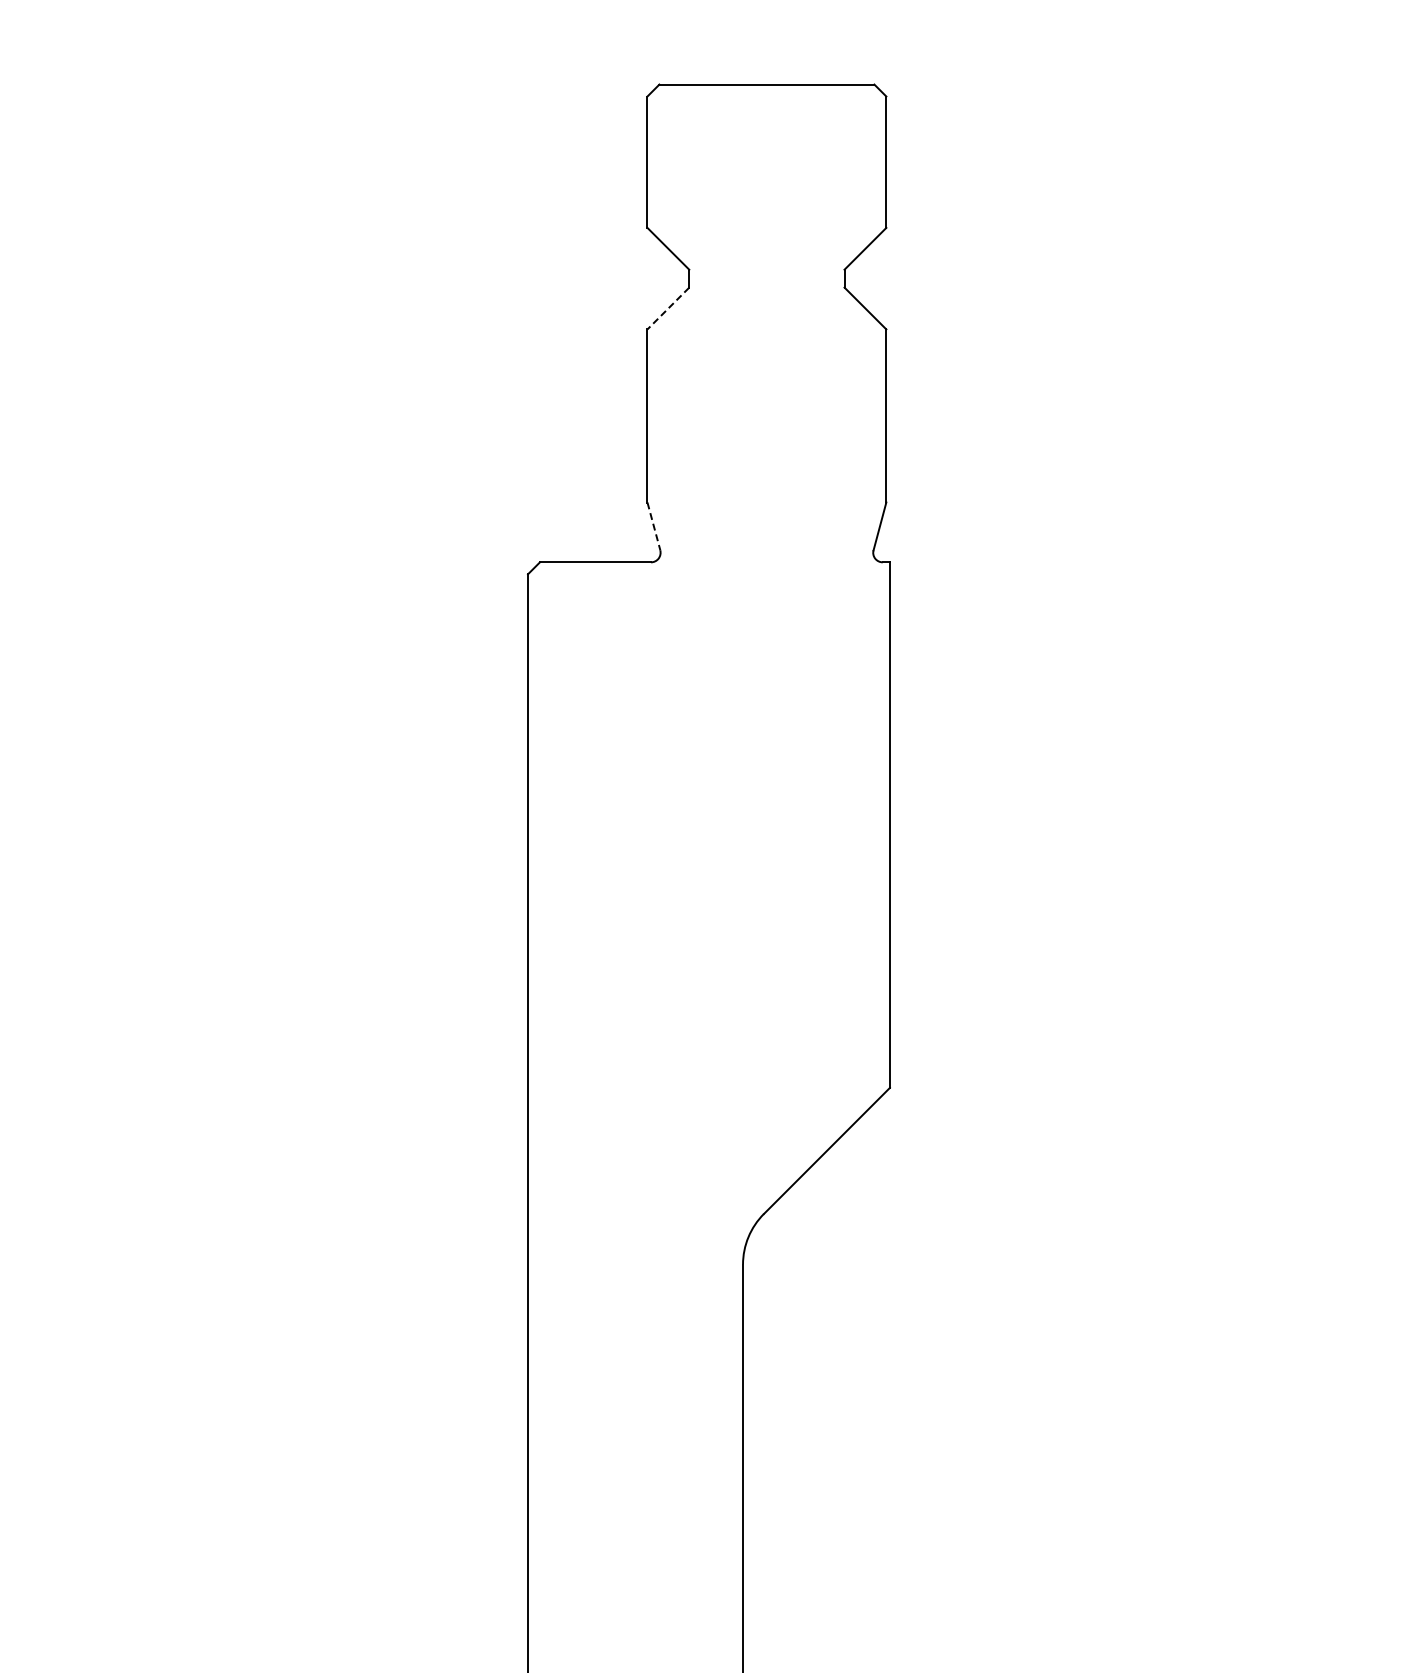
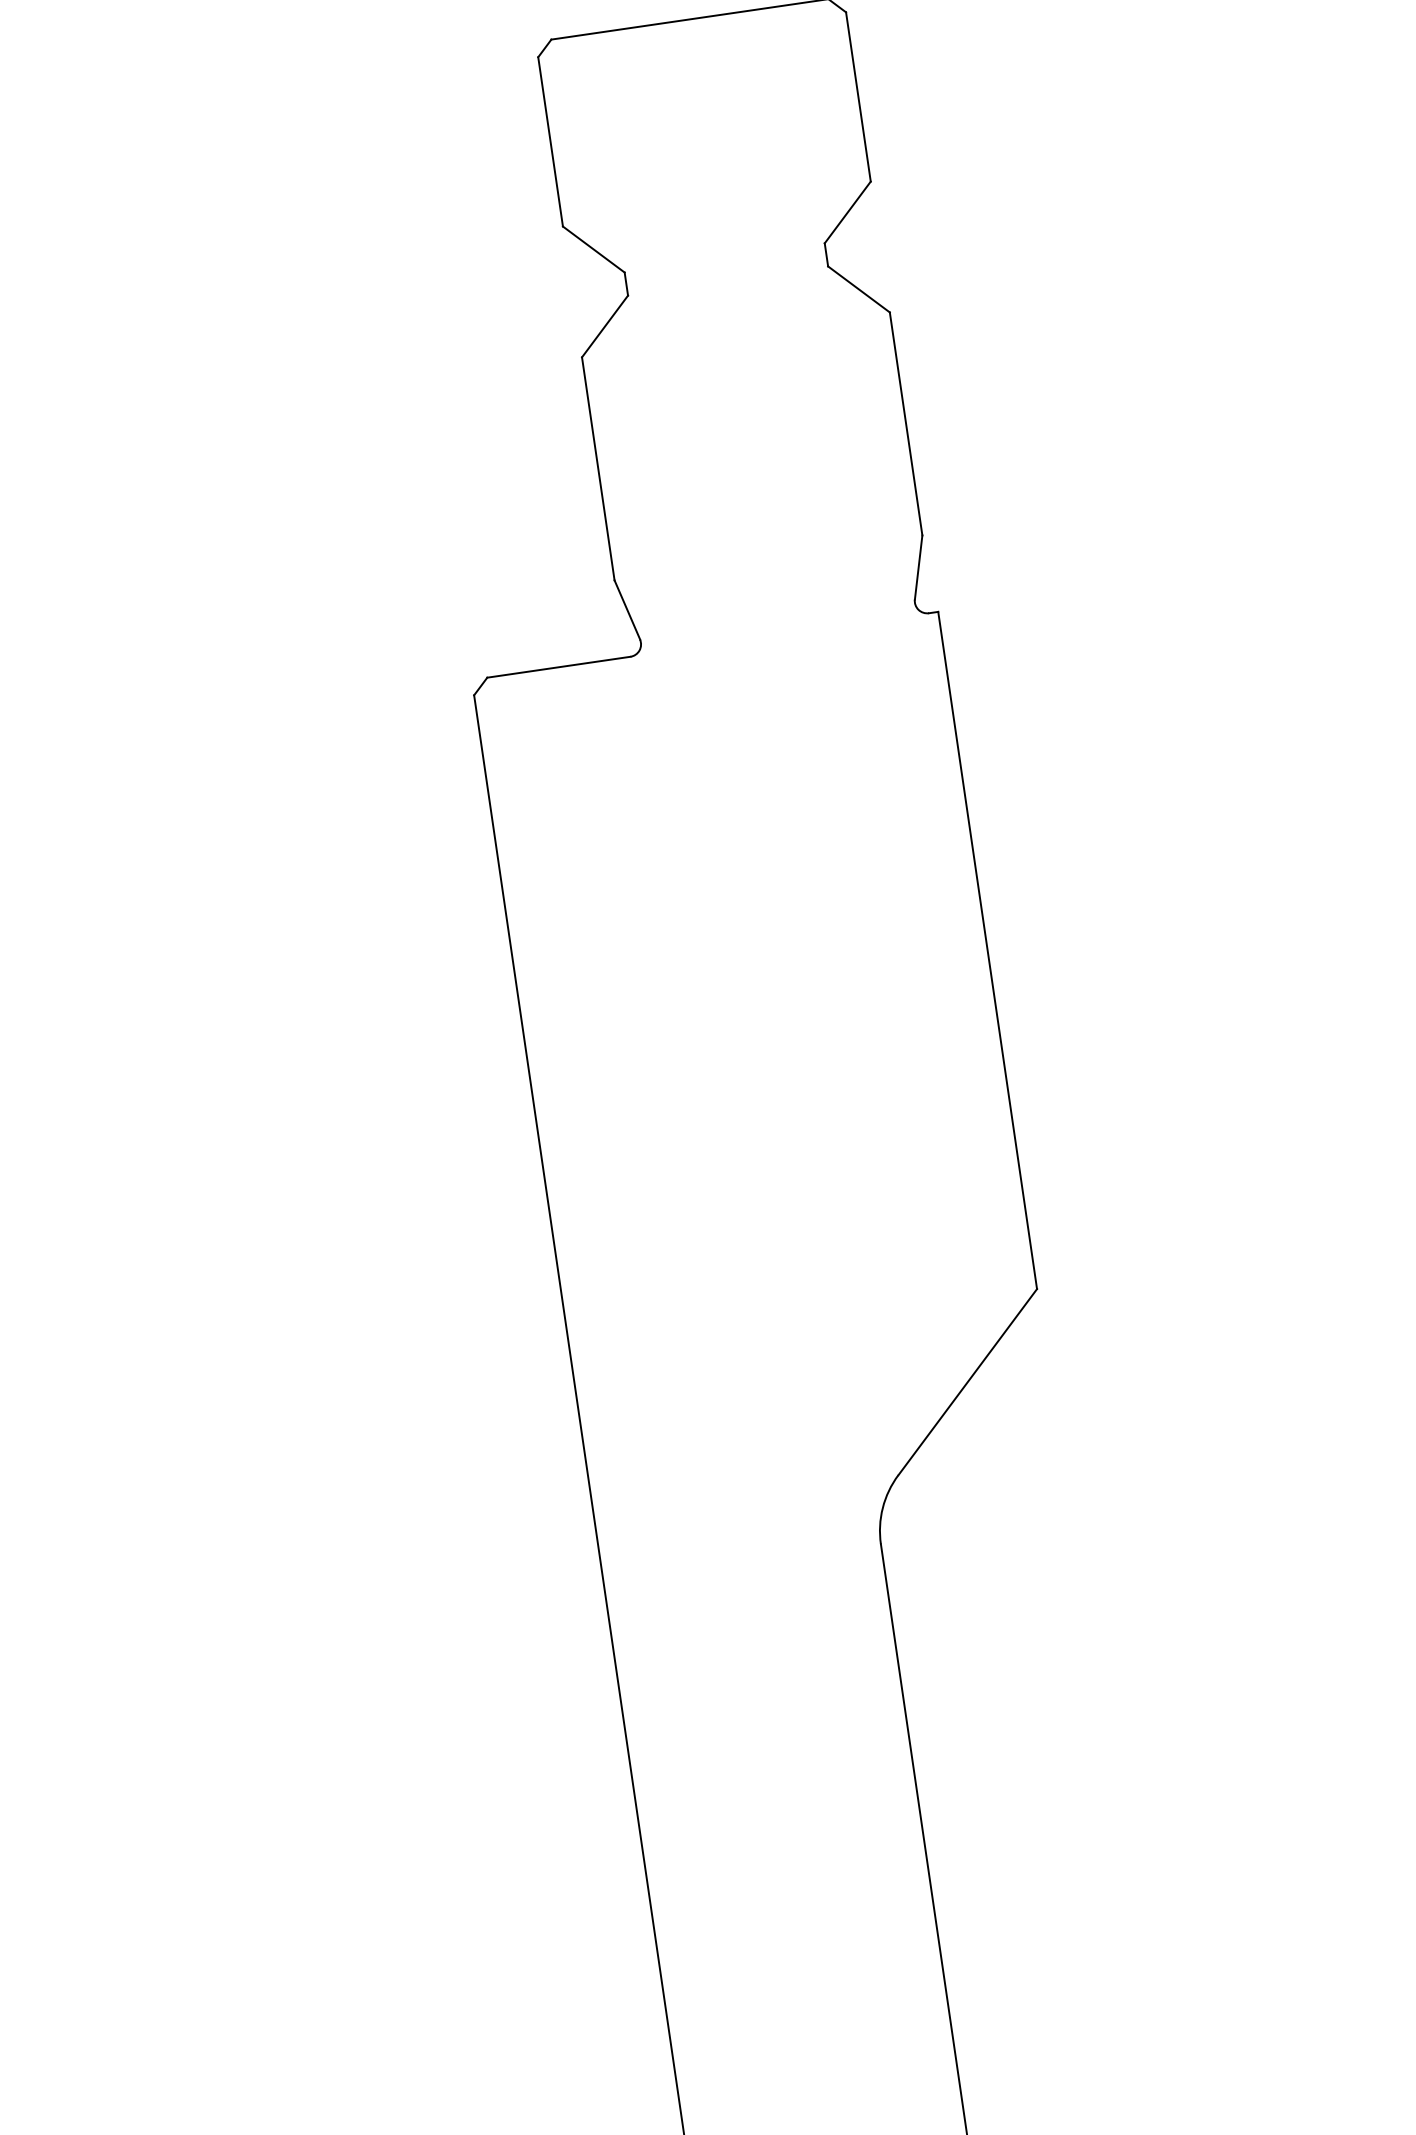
line: (668, 308) -> (605, 326), dashed -> solid
line: (653, 526) -> (626, 610), dashed -> solid

